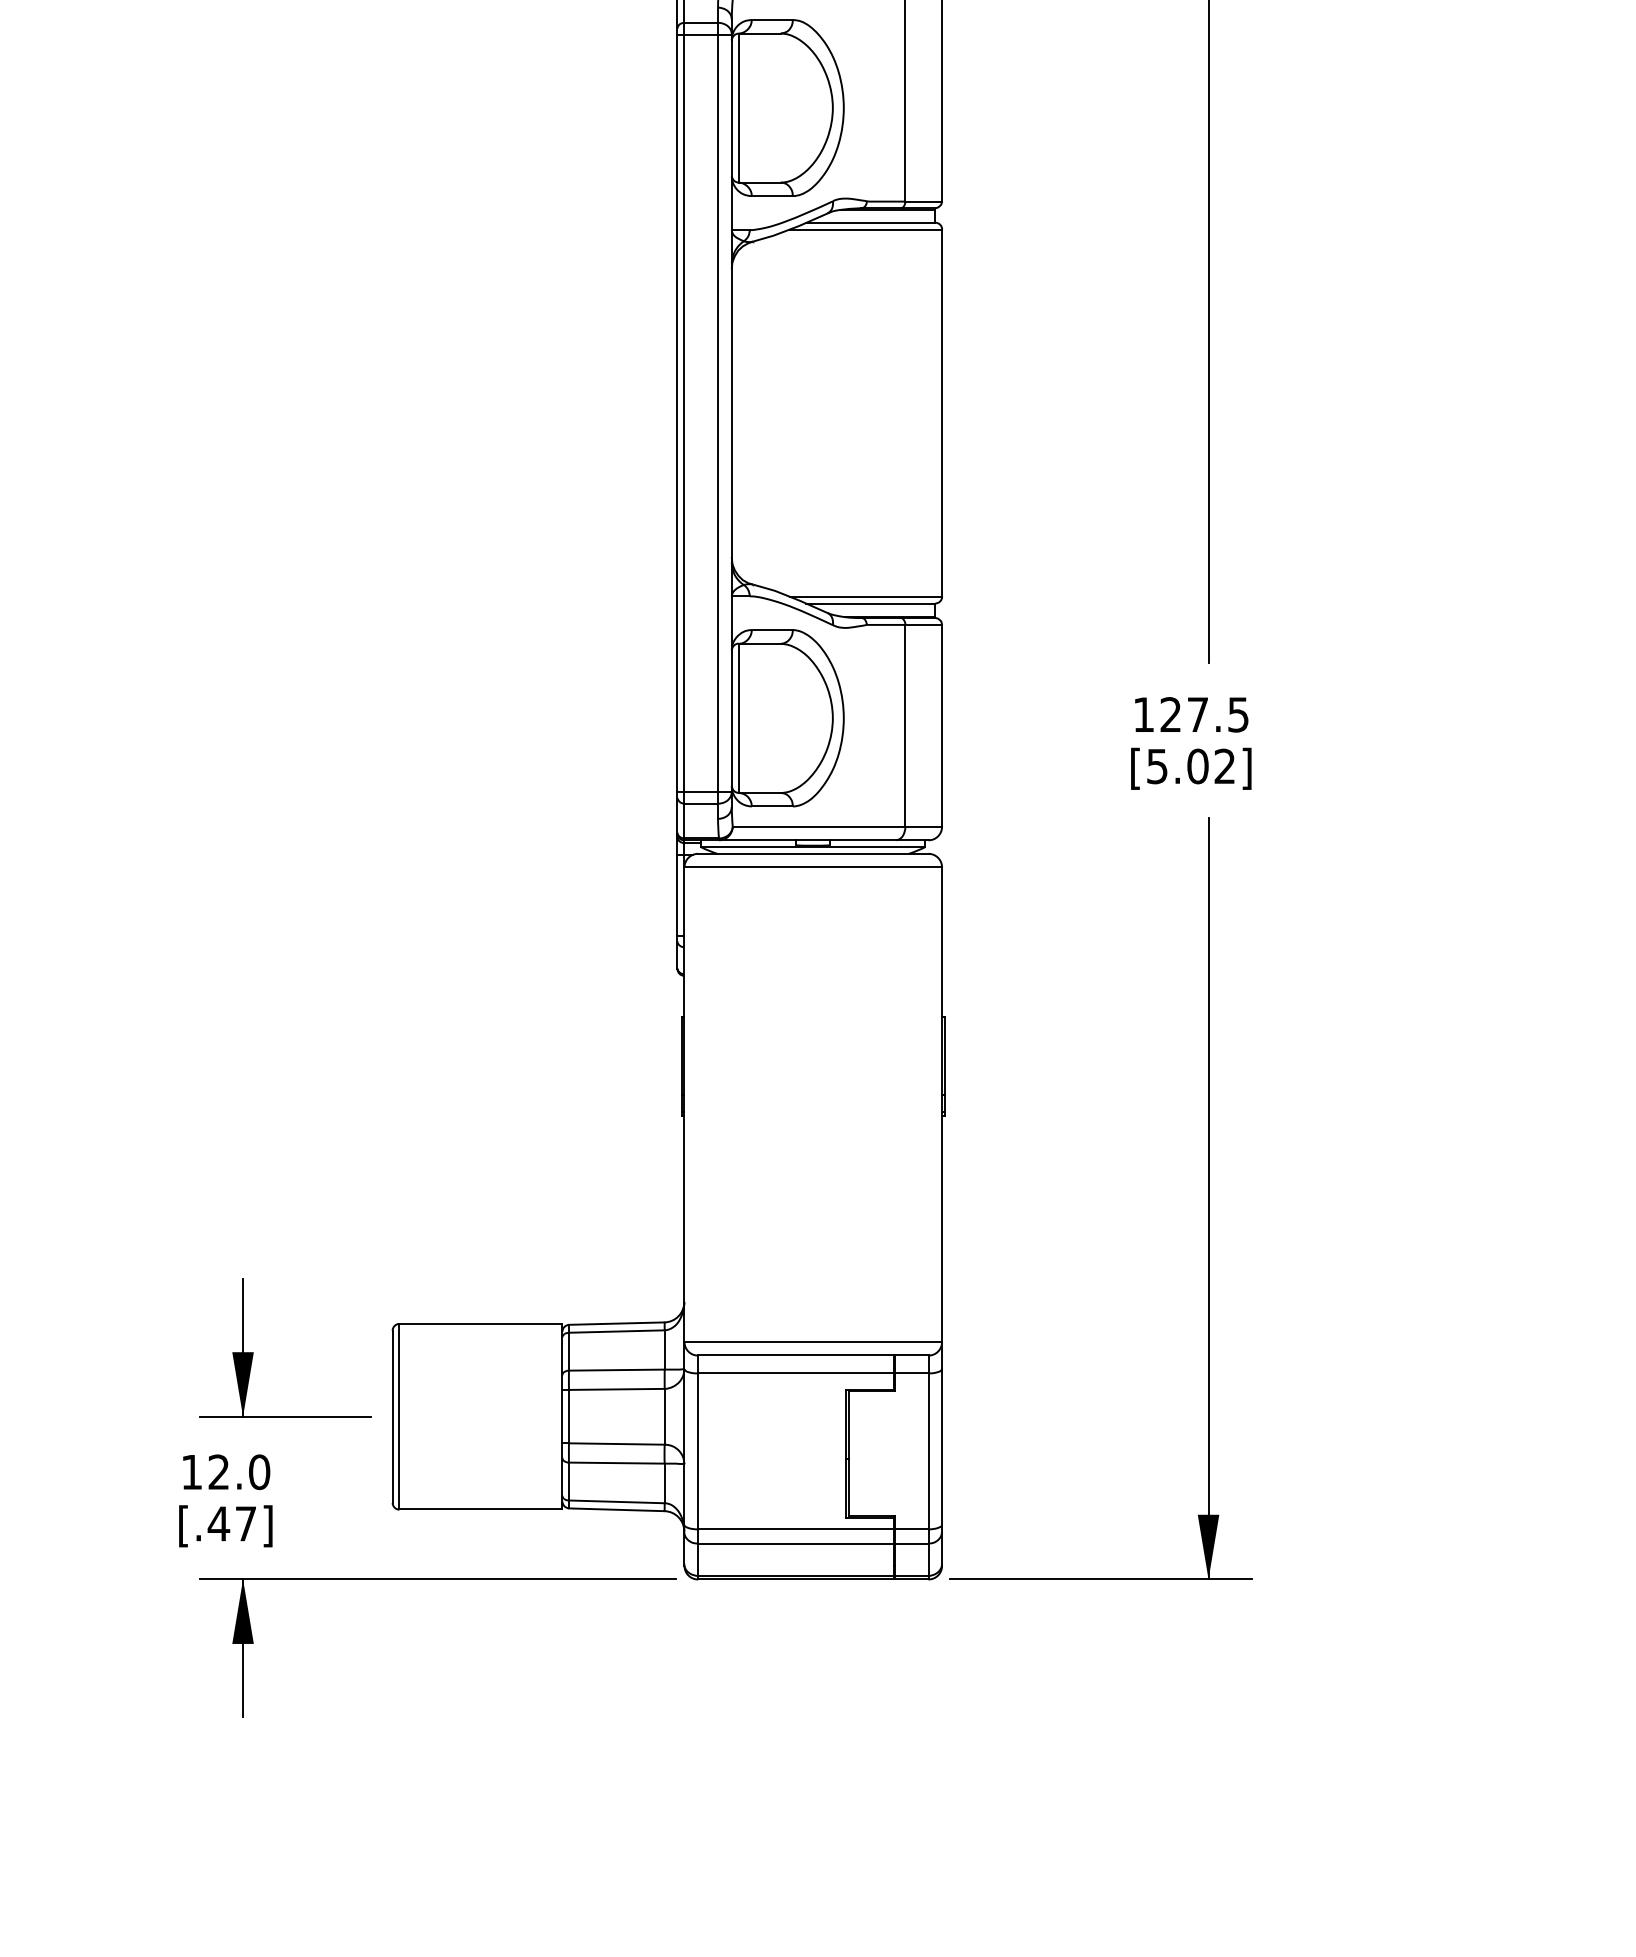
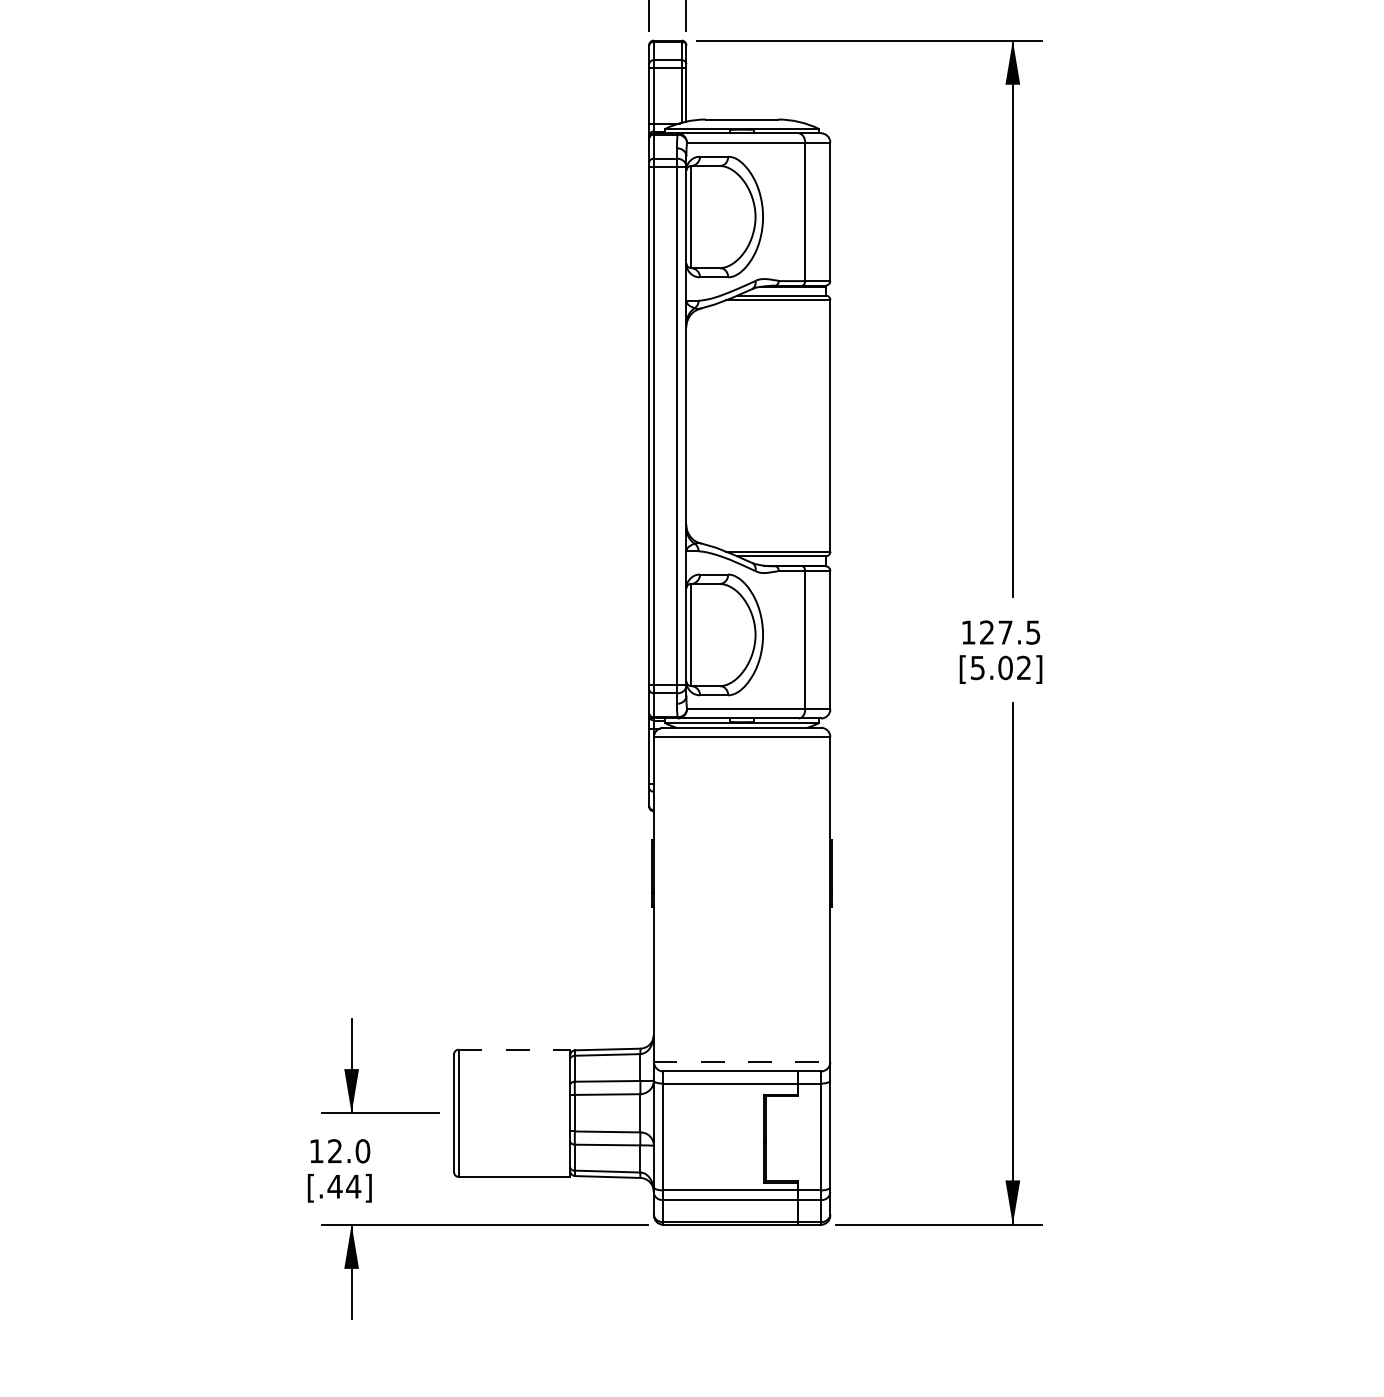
line: (480, 1323) -> (514, 1049), solid -> dashed
line: (813, 1342) -> (742, 1062), solid -> dashed
text: (245, 1523) -> (353, 1186), [.47] -> [.44]

